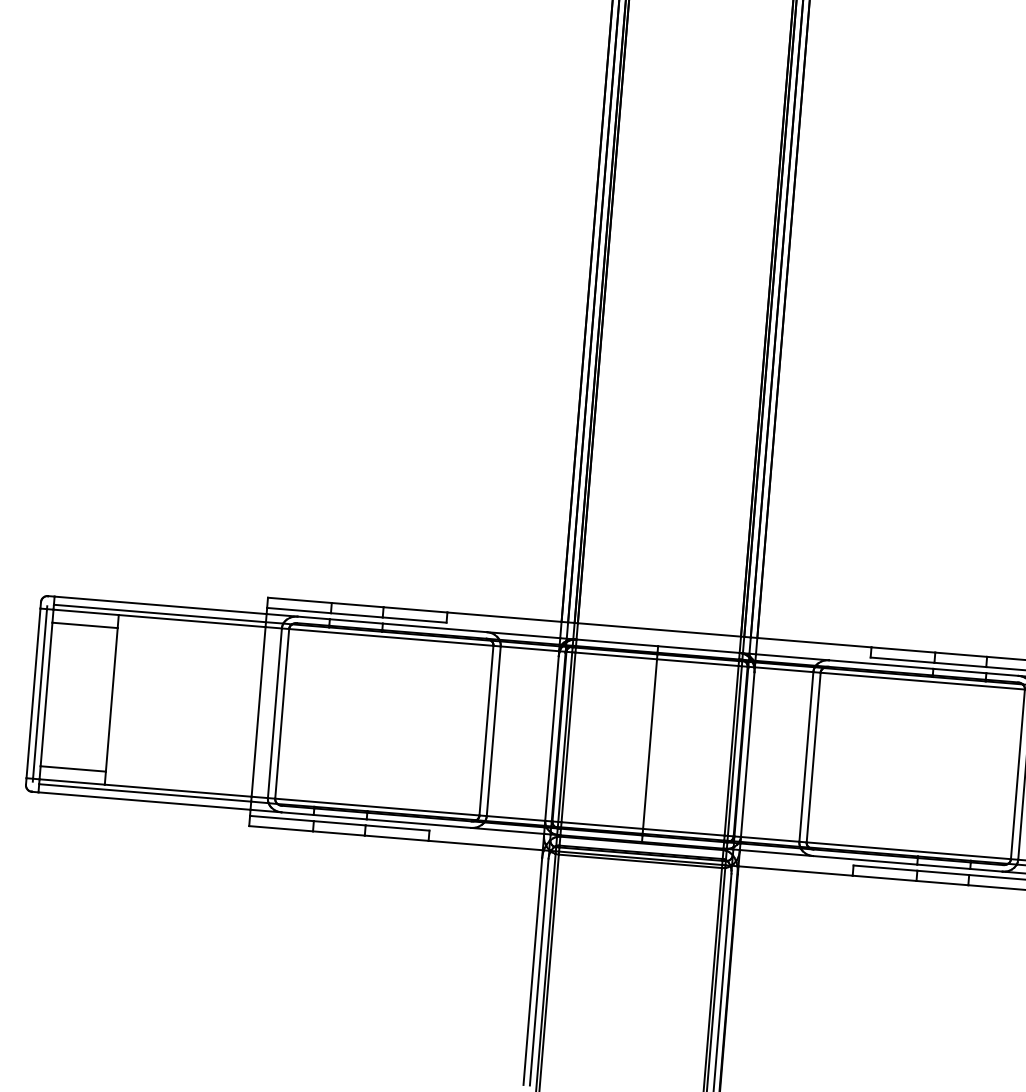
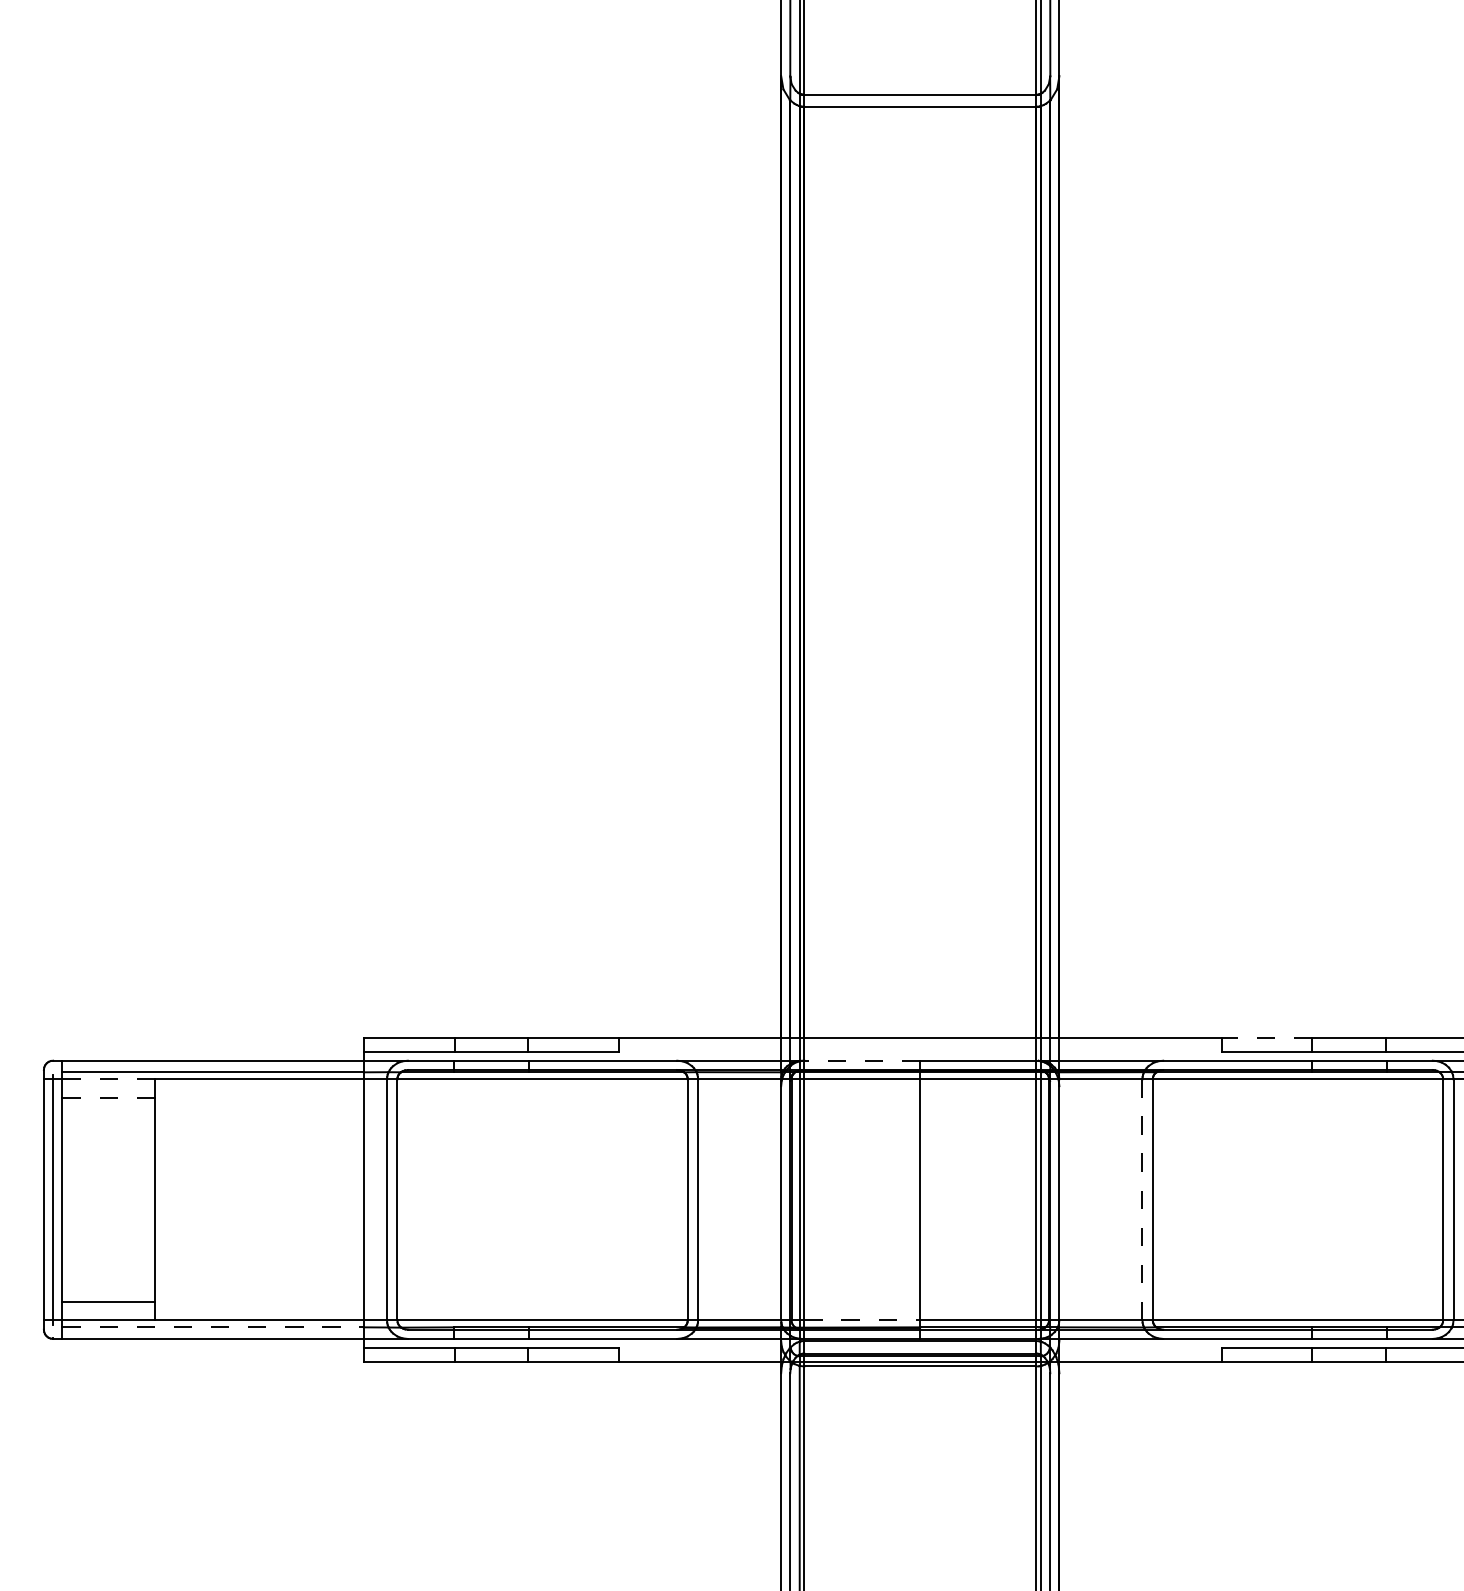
line: (85, 612) -> (108, 1079), solid -> dashed
line: (85, 625) -> (109, 1097), solid -> dashed
line: (617, 642) -> (862, 1060), solid -> dashed
line: (903, 649) -> (1266, 1037), solid -> dashed
line: (806, 756) -> (1142, 1199), solid -> dashed
line: (145, 793) -> (213, 1327), solid -> dashed
line: (602, 825) -> (862, 1320), solid -> dashed

